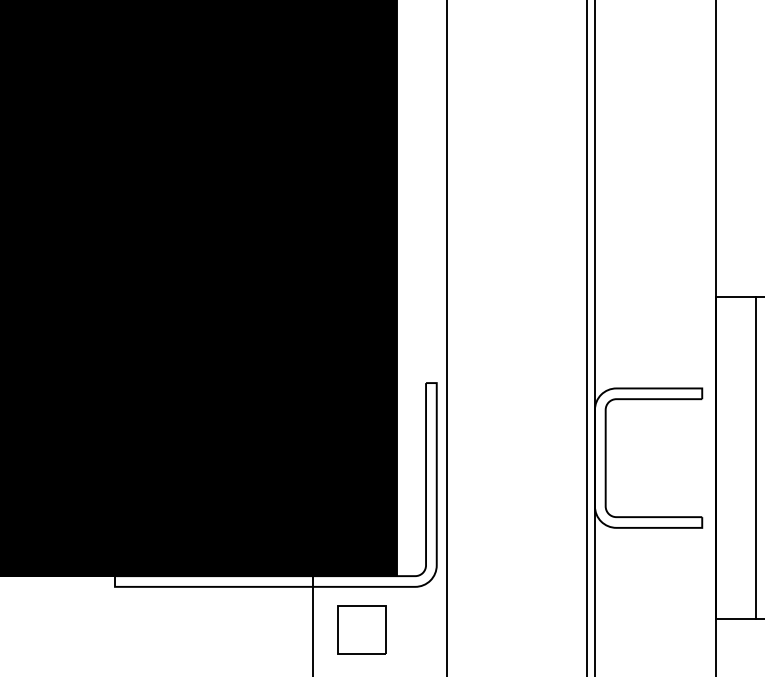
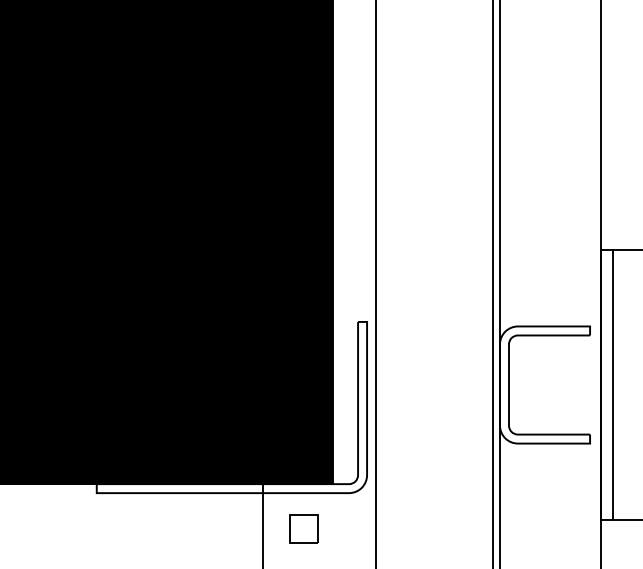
line: (756, 457) -> (613, 384), moved
part: (361, 628) -> (303, 528), size x0.7

